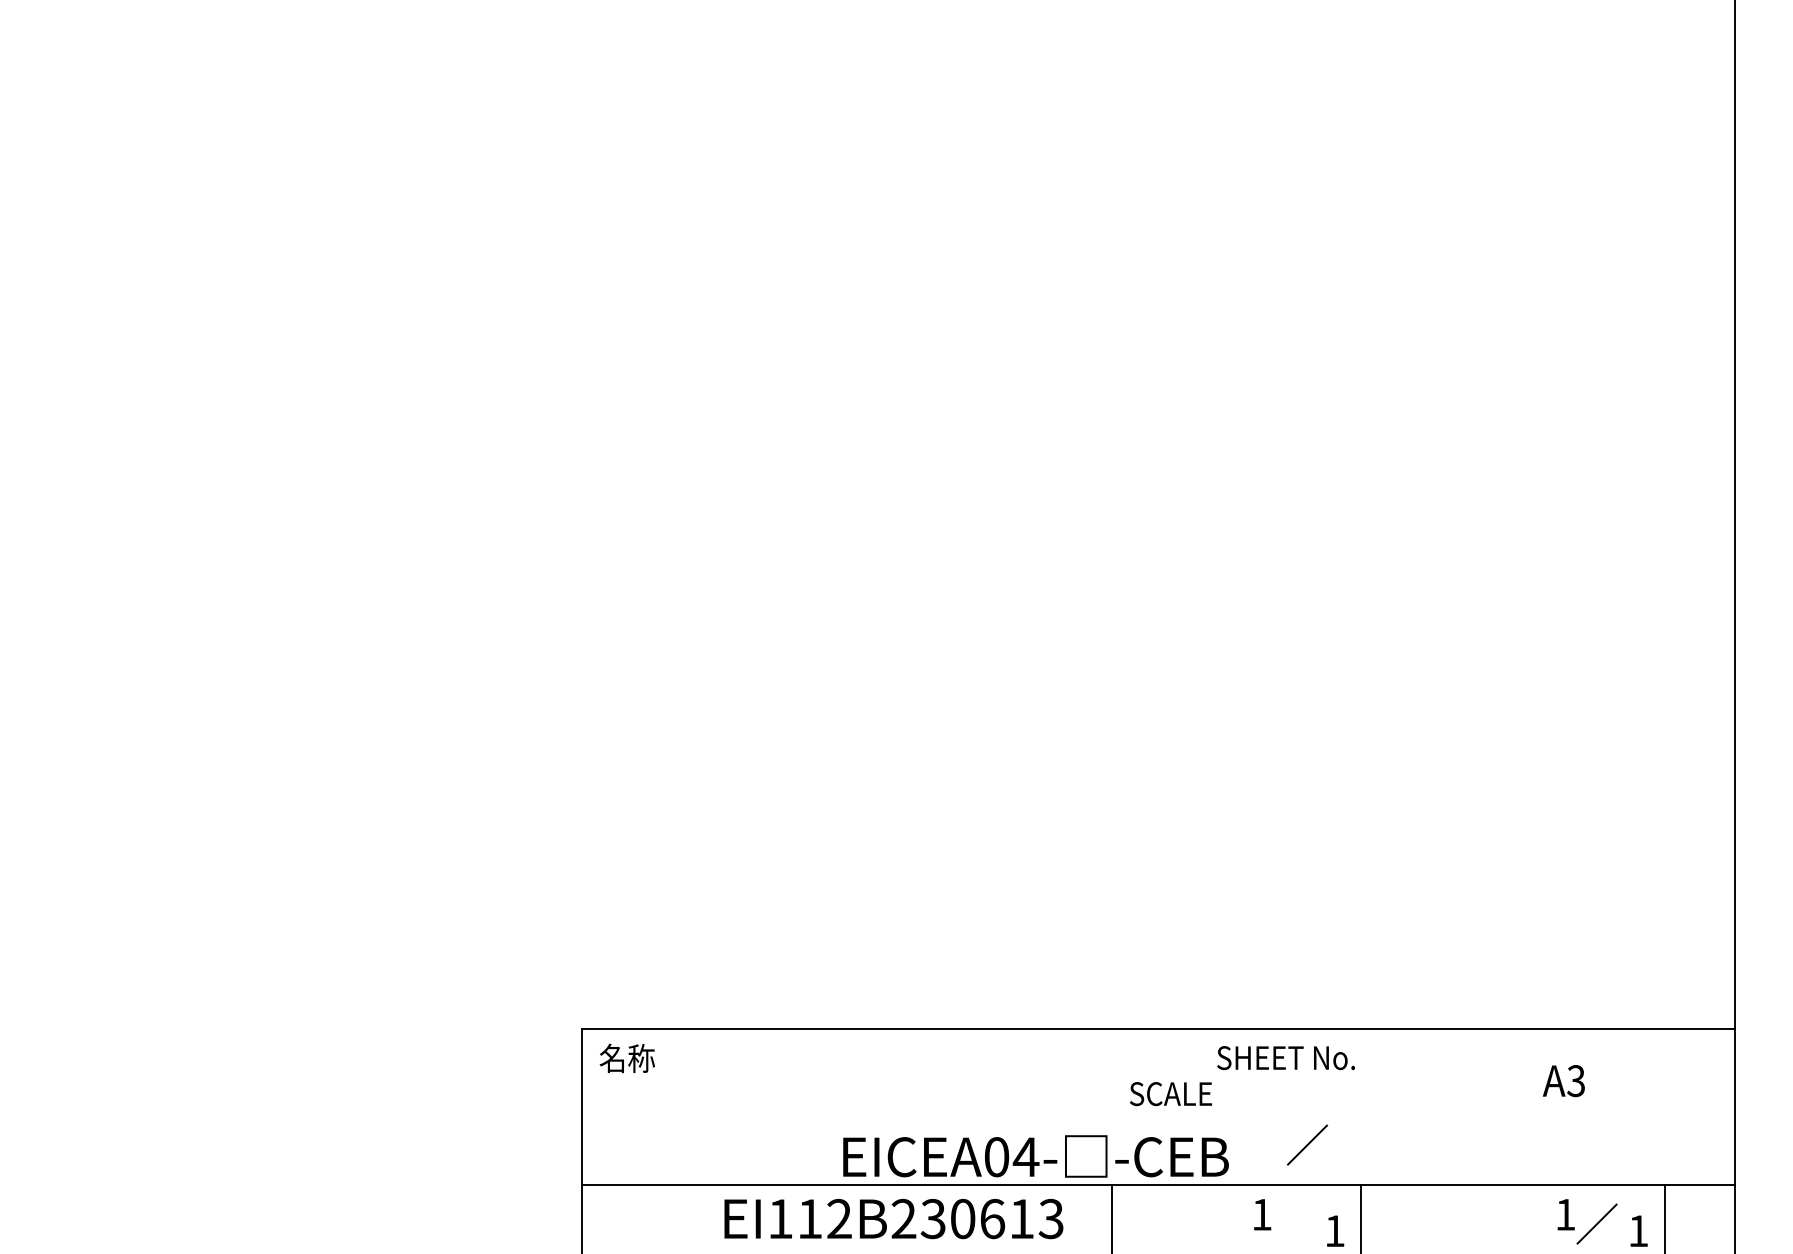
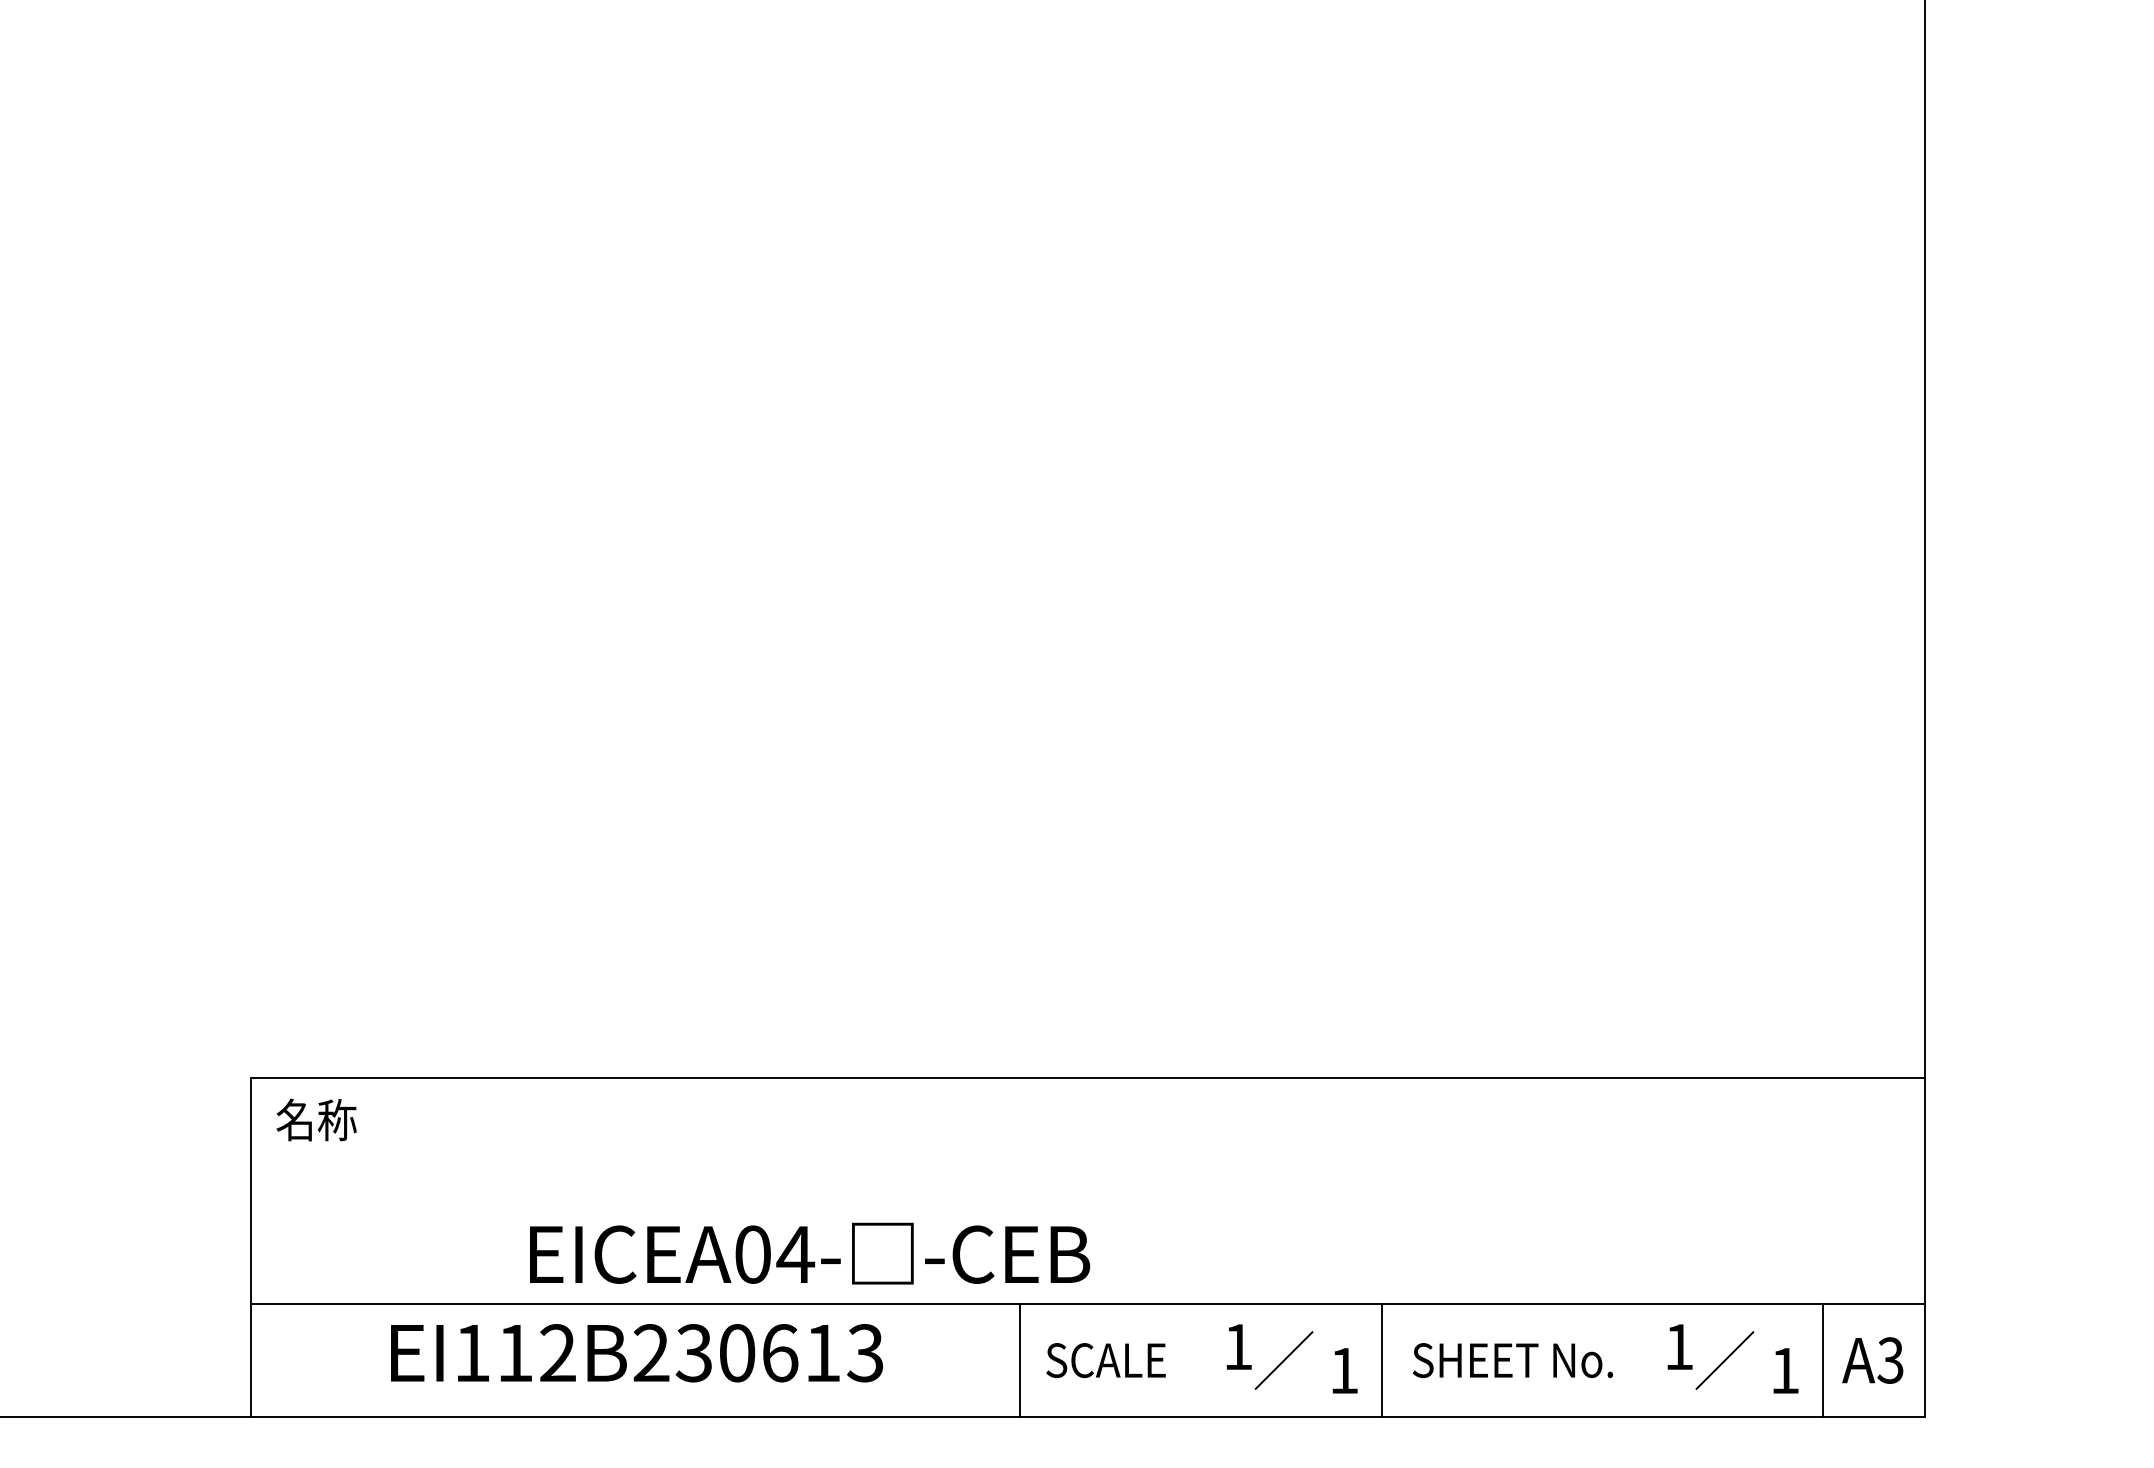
text: (1285, 1058) -> (1512, 1361), moved
text: (1563, 1081) -> (1872, 1361), moved
text: (1170, 1094) -> (1105, 1361), moved
line: (1307, 1144) -> (1284, 1359), moved
text: (1035, 1156) -> (809, 1253), moved
text: (893, 1219) -> (636, 1353), moved

